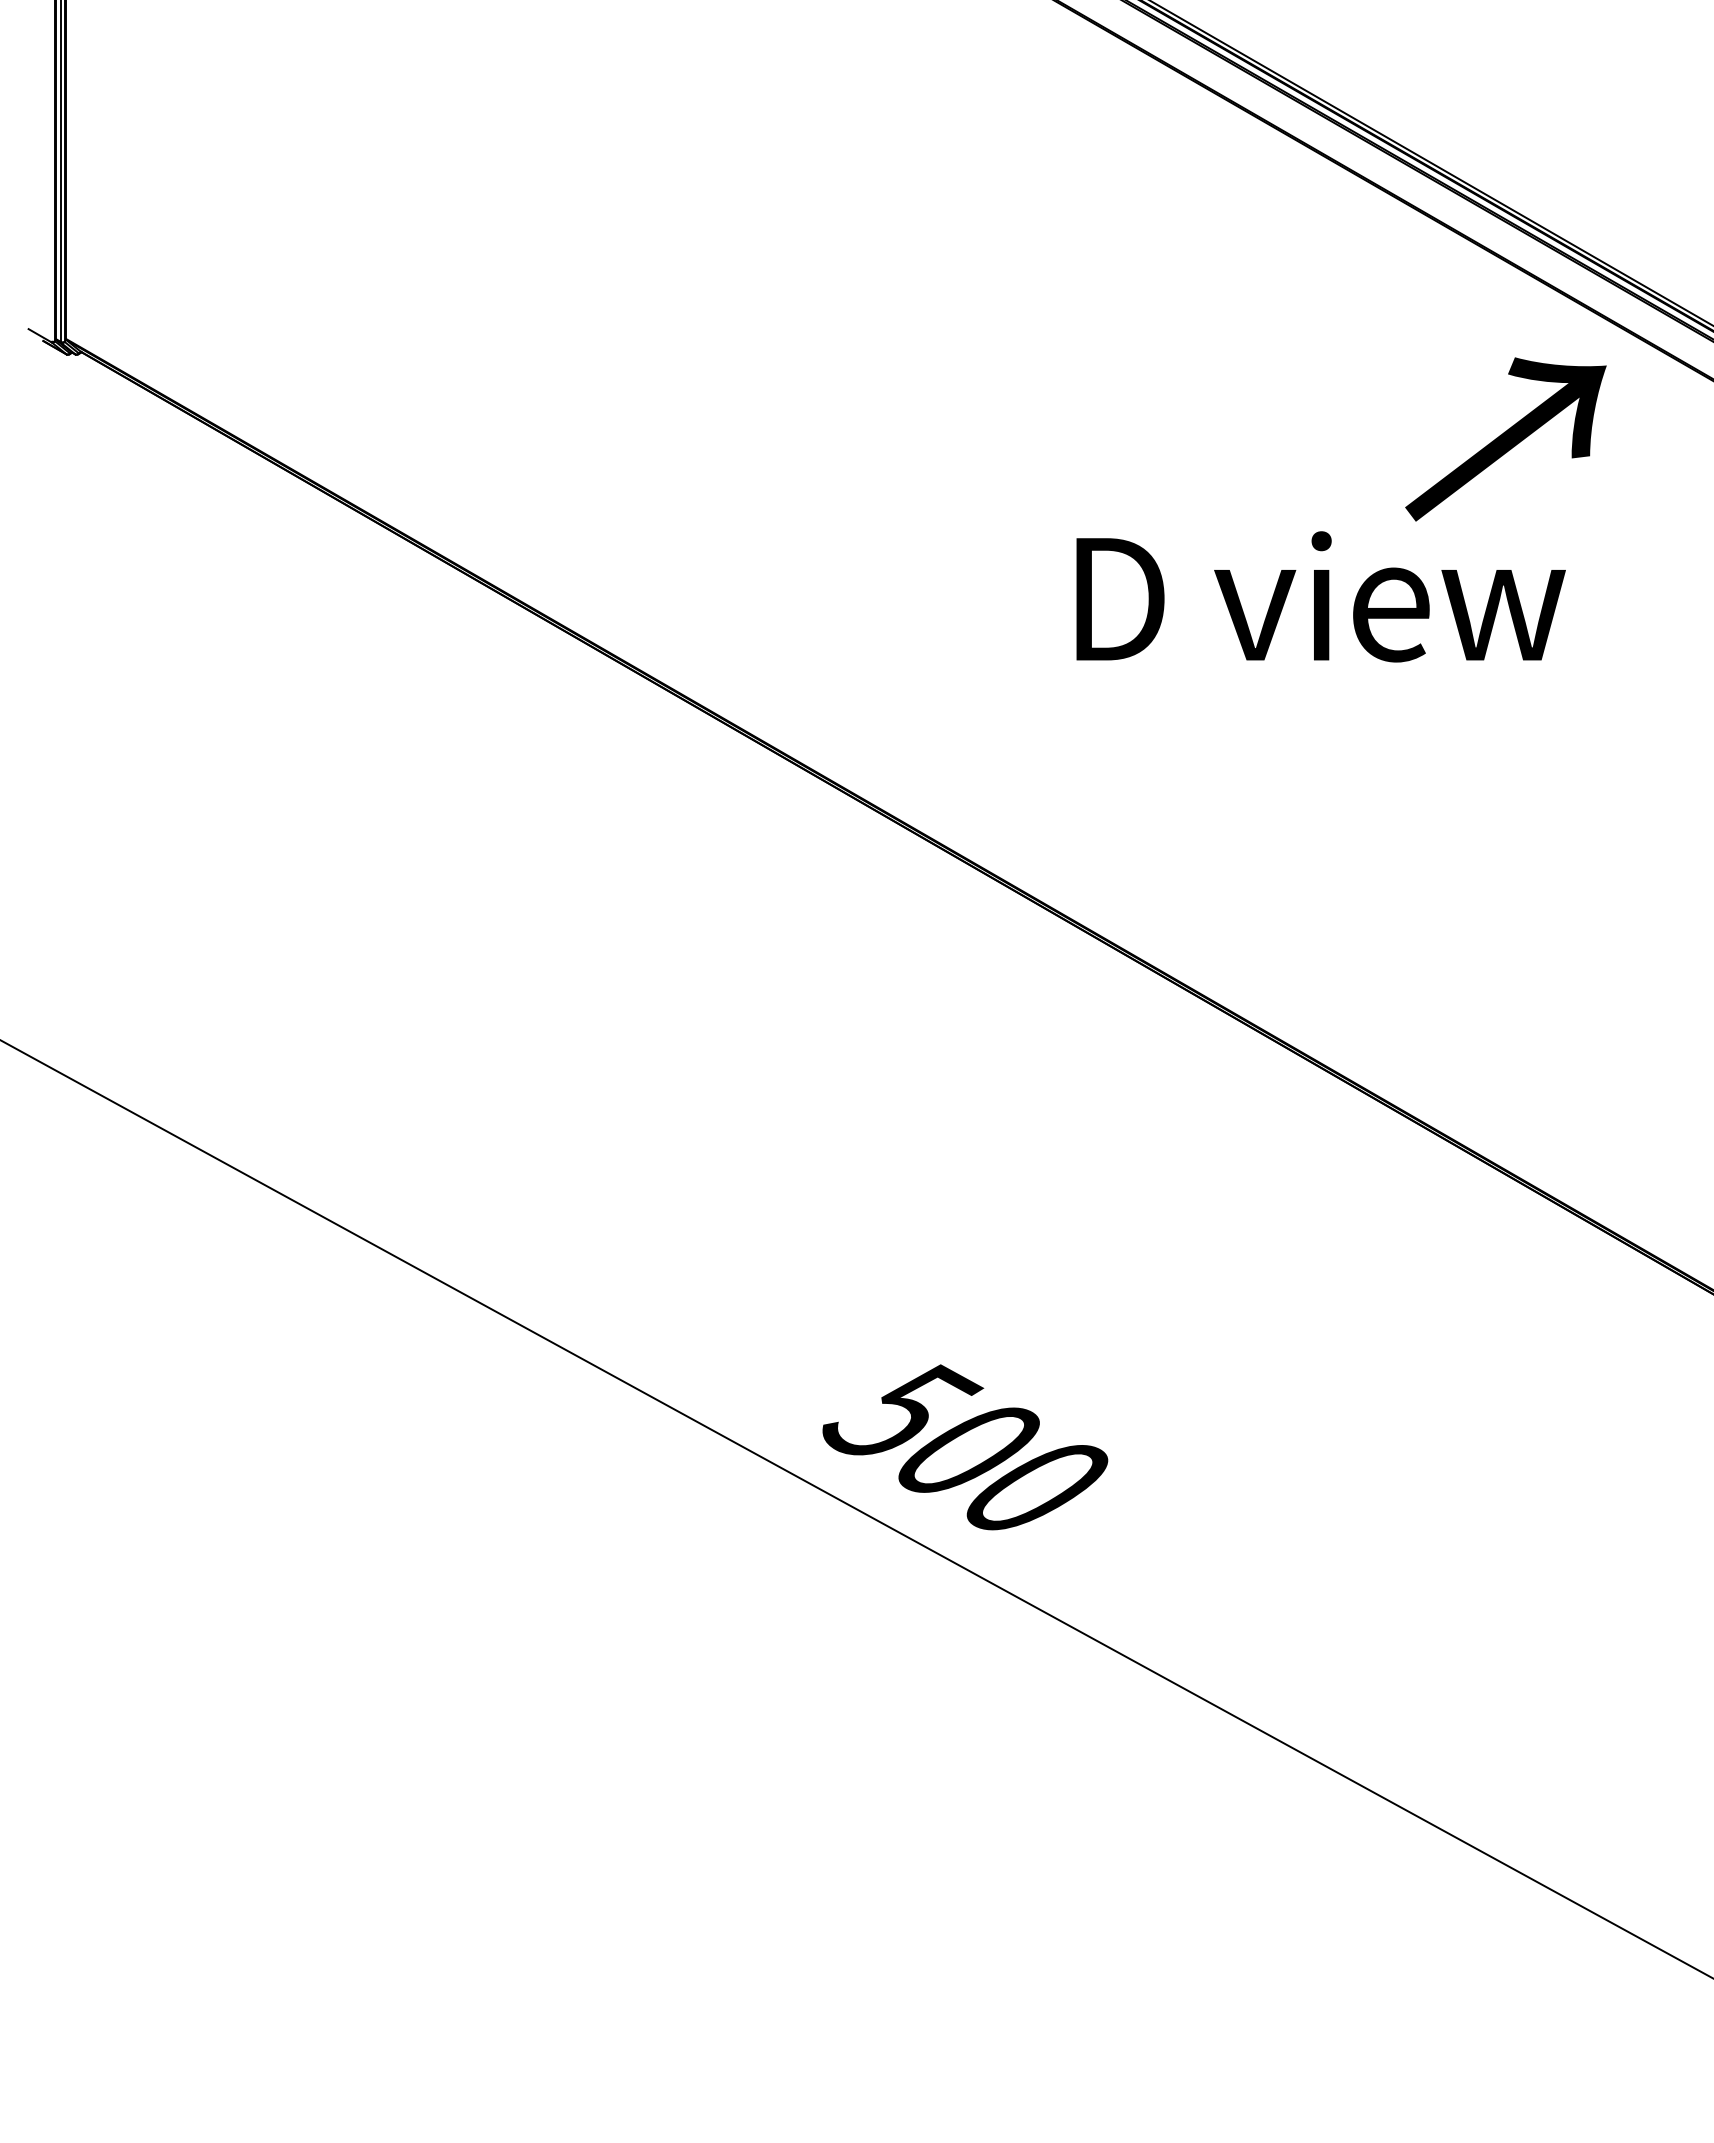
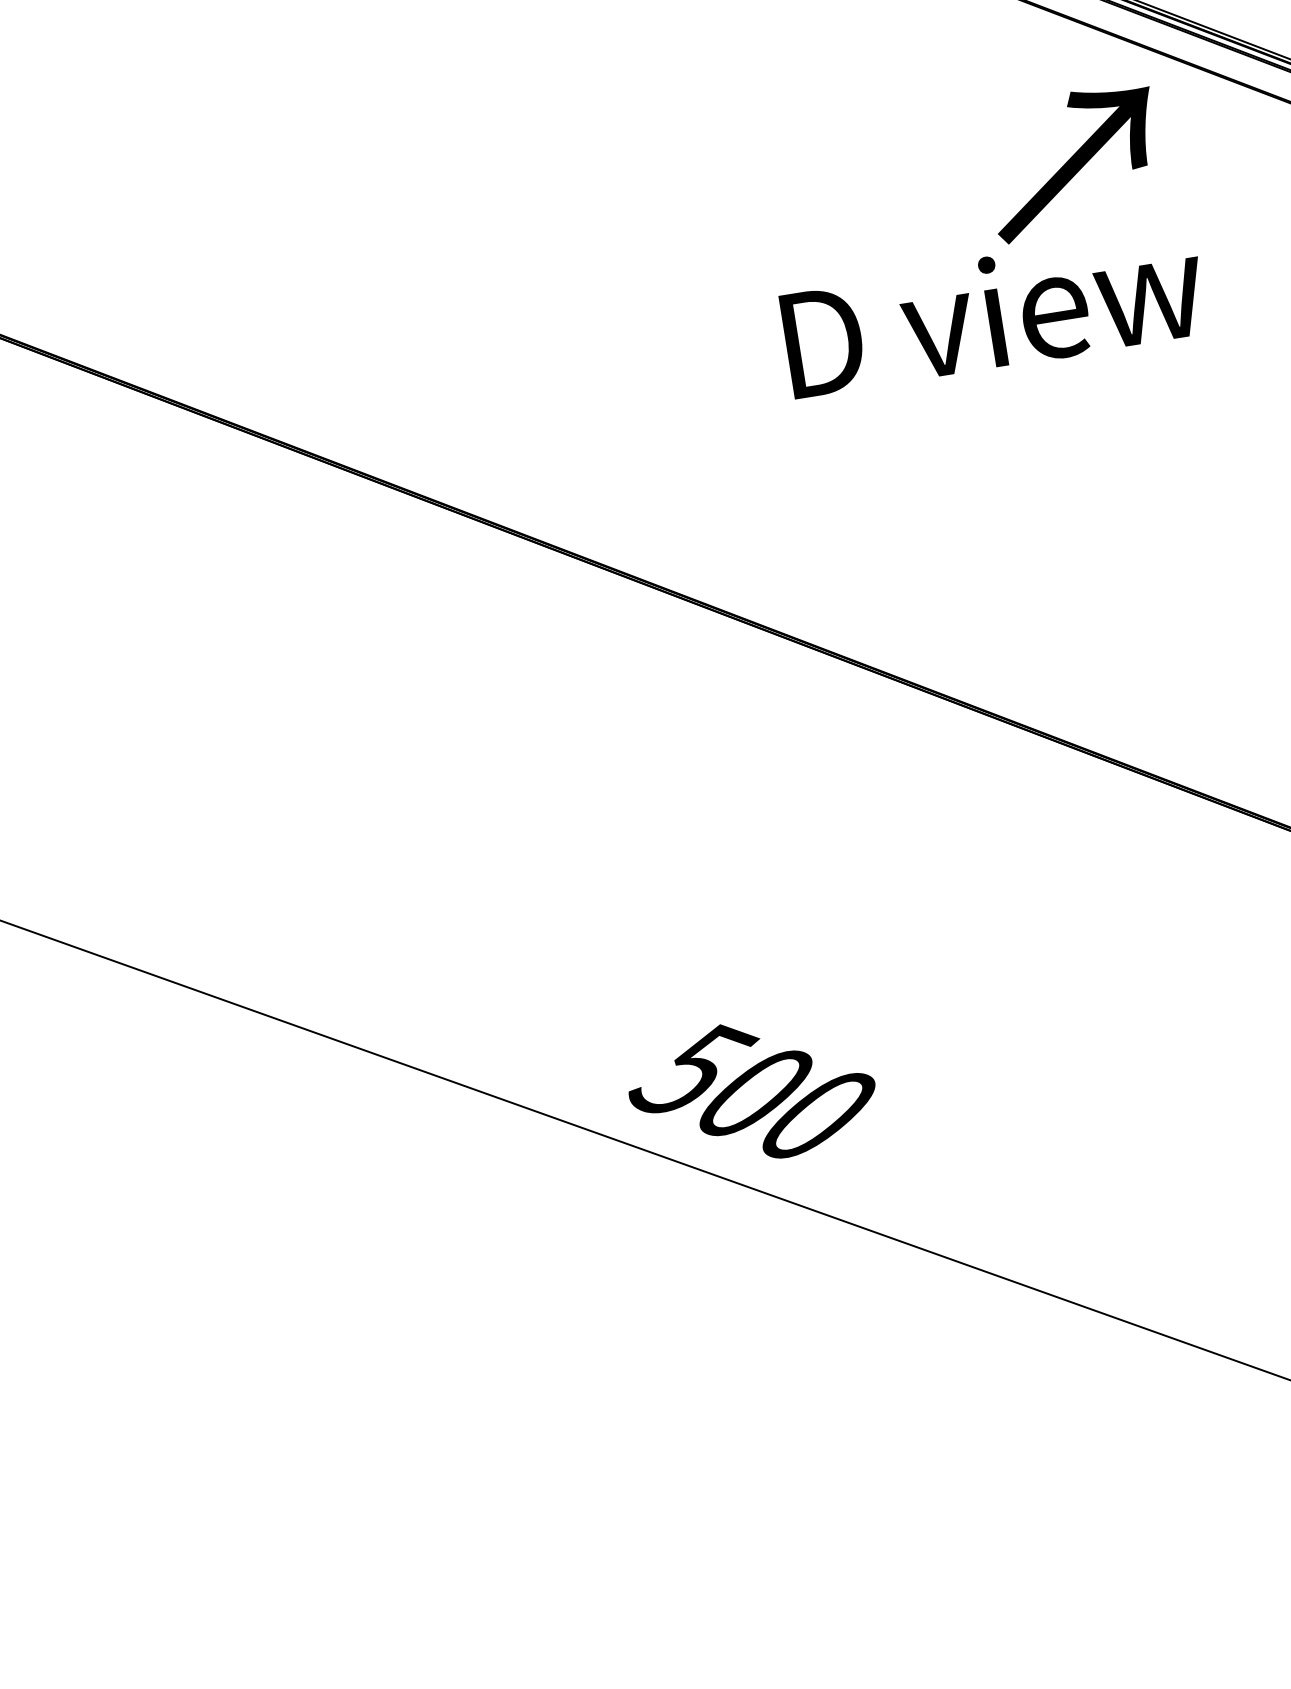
text: (1320, 596) -> (993, 312), moved

